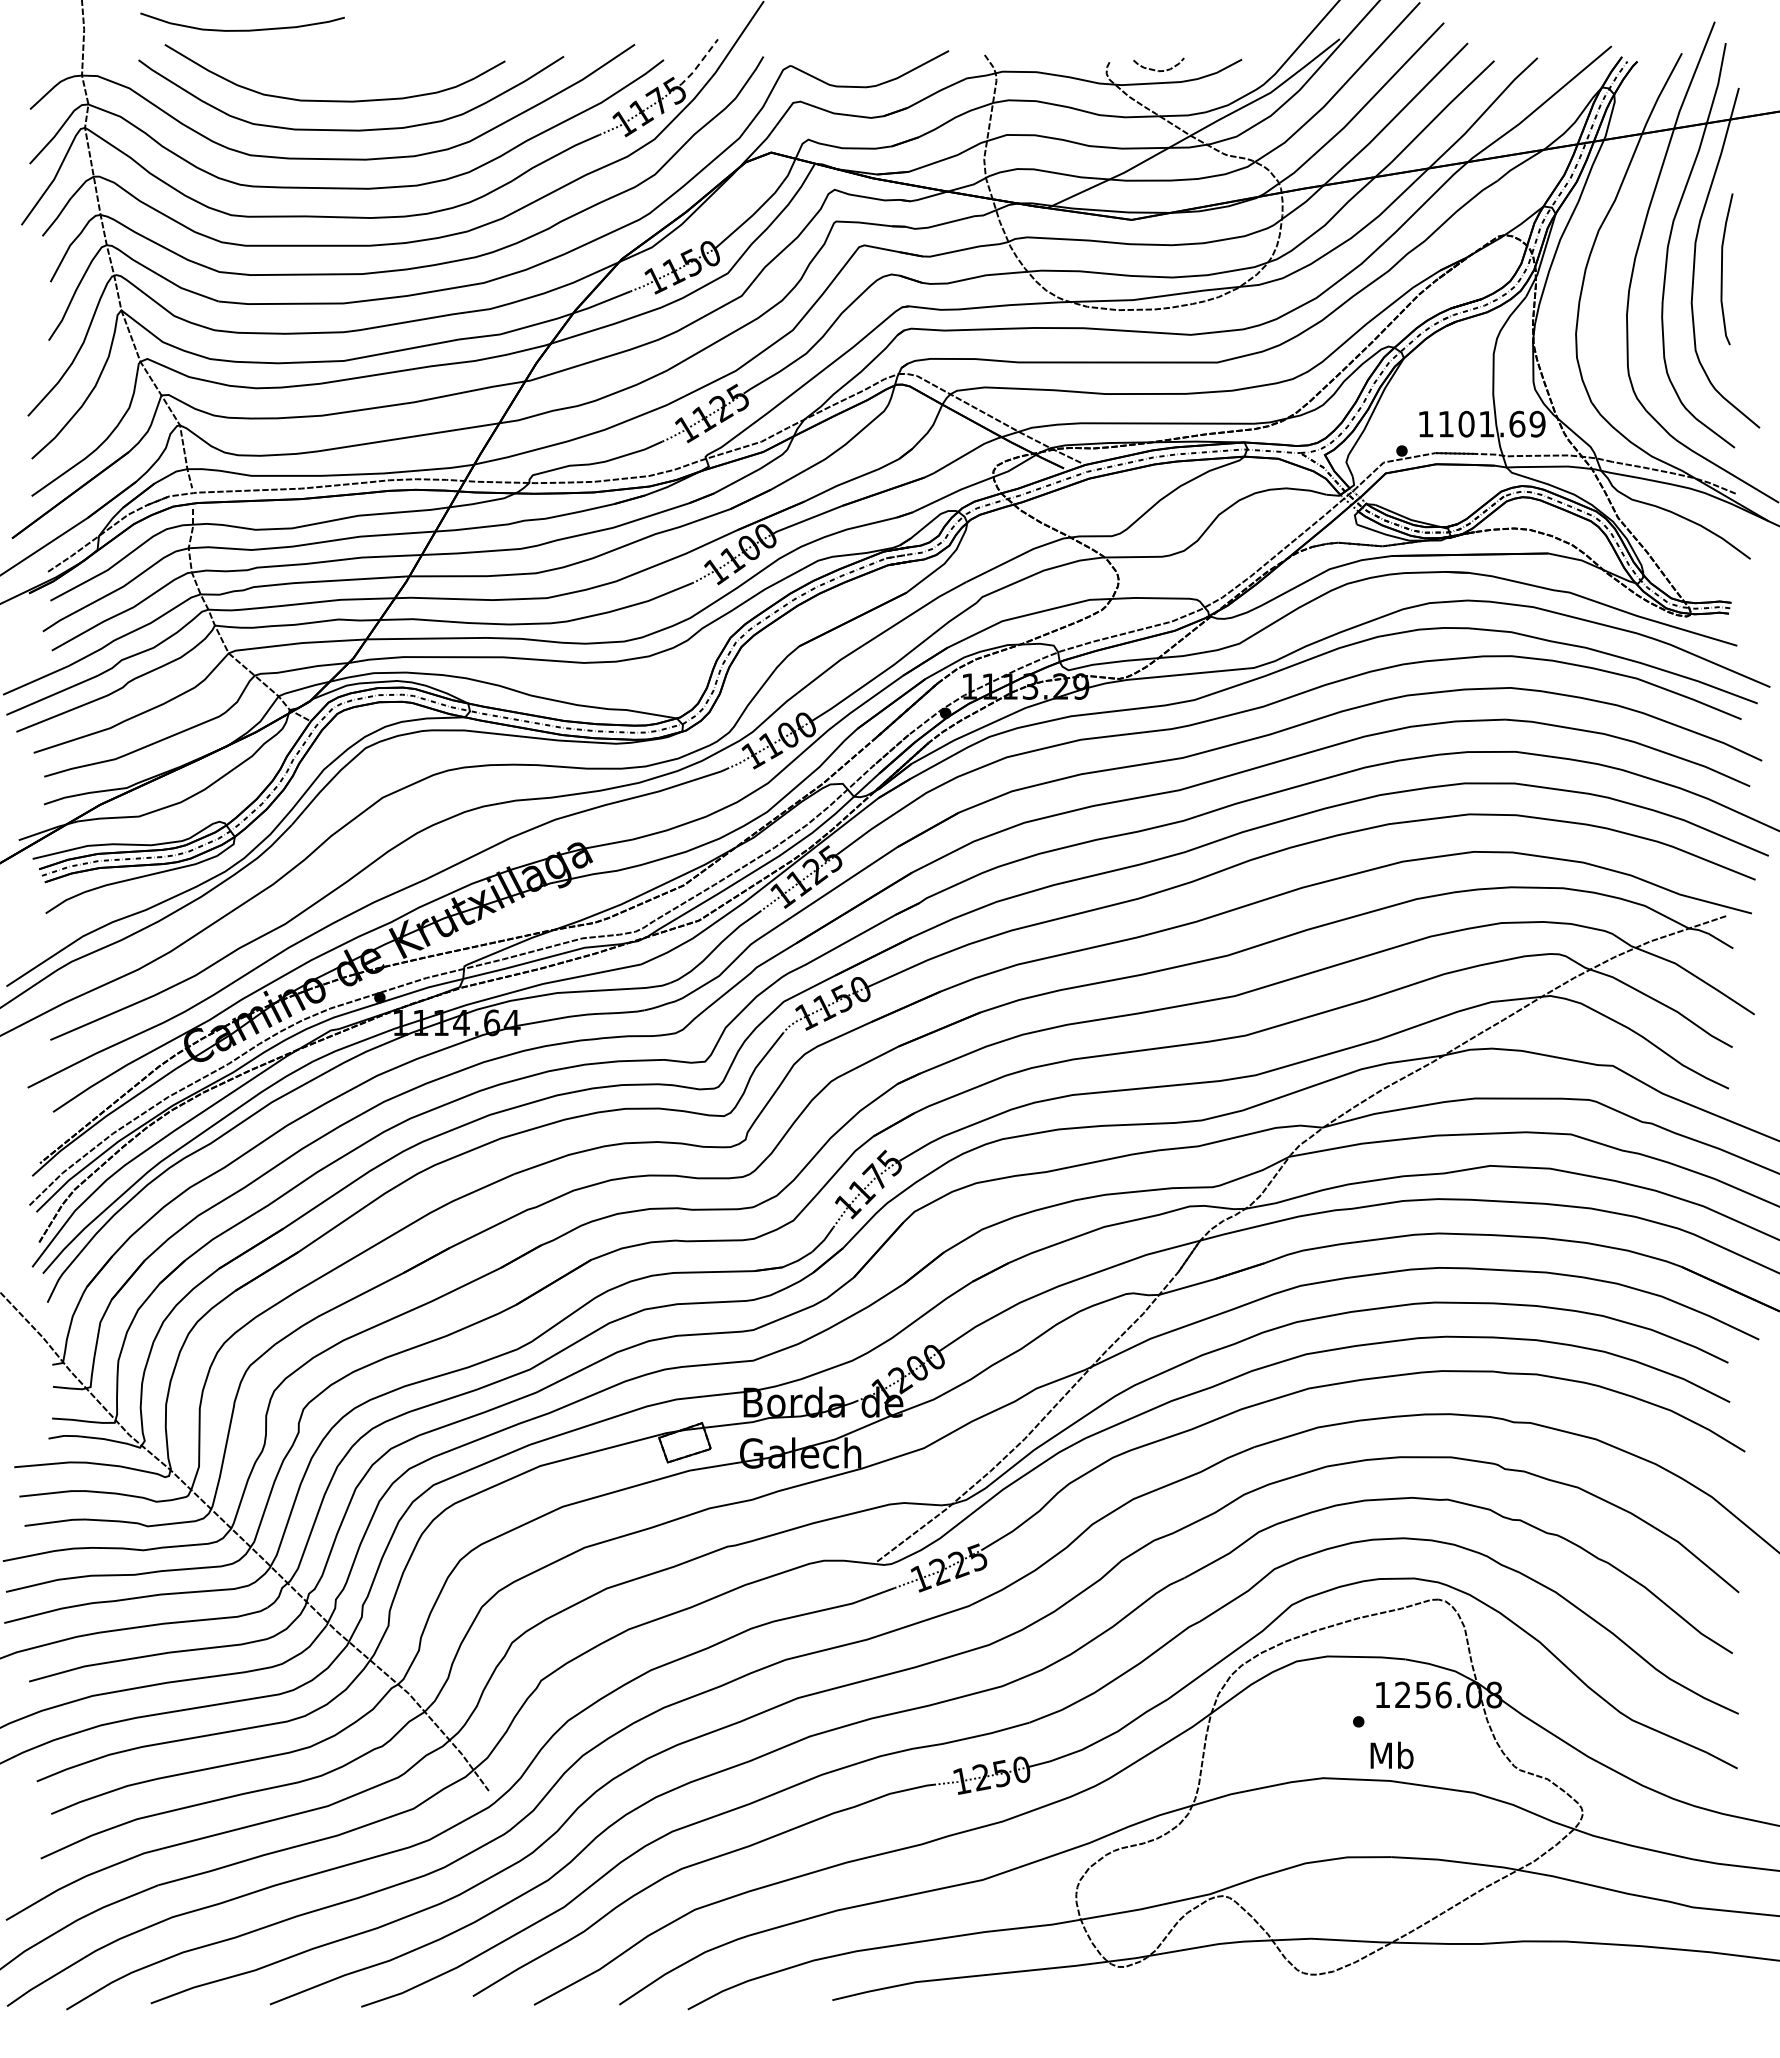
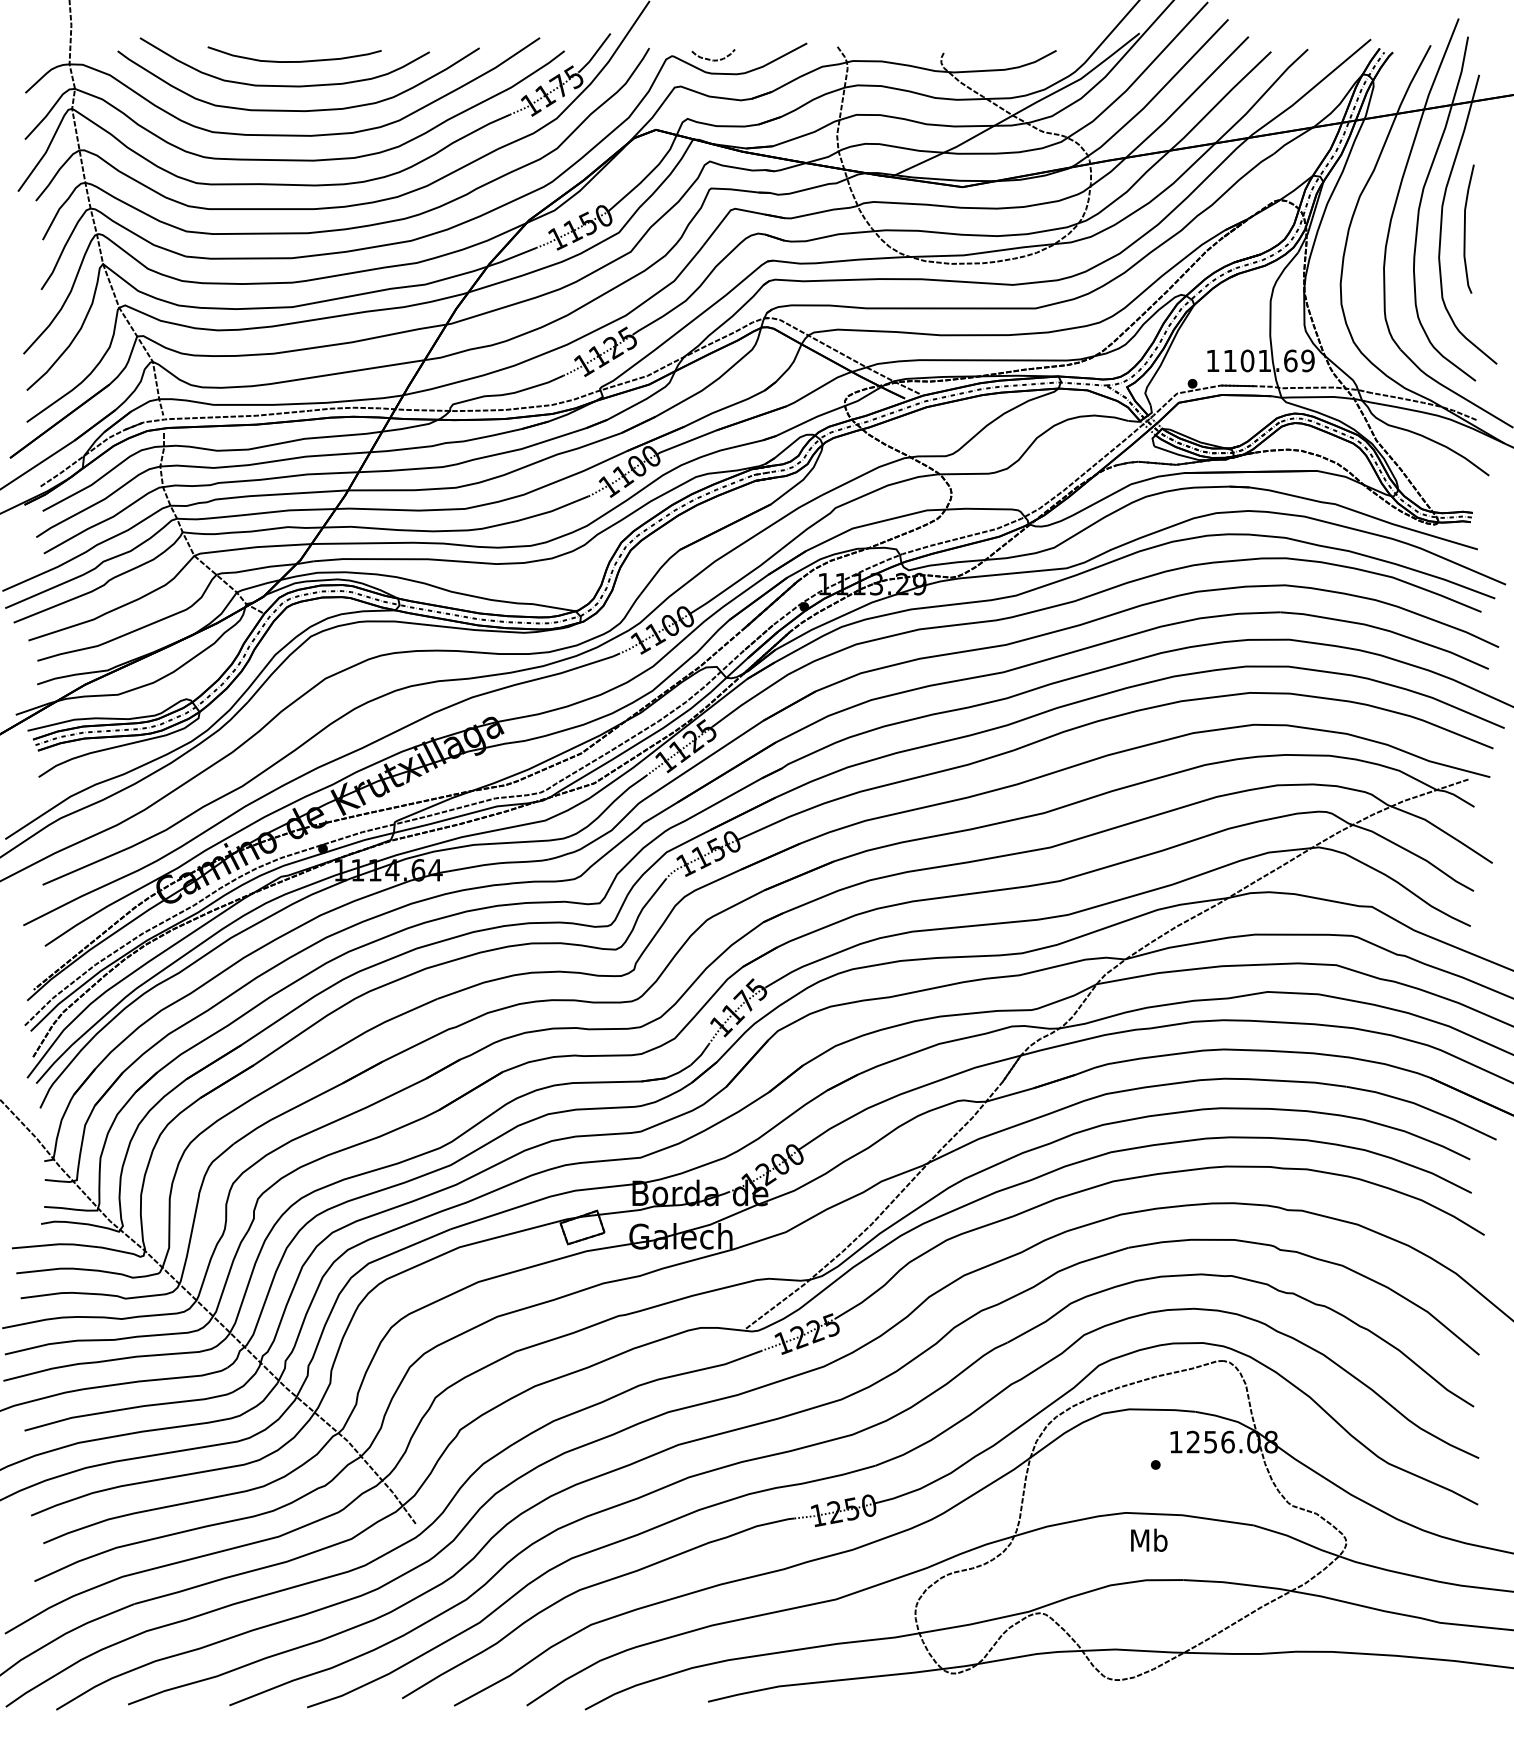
curve: (242, 29) -> (294, 60), moved
line: (699, 64) -> (594, 54), dashed -> solid
curve: (1155, 69) -> (710, 59), moved
text: (1391, 1755) -> (1148, 1540), moved

